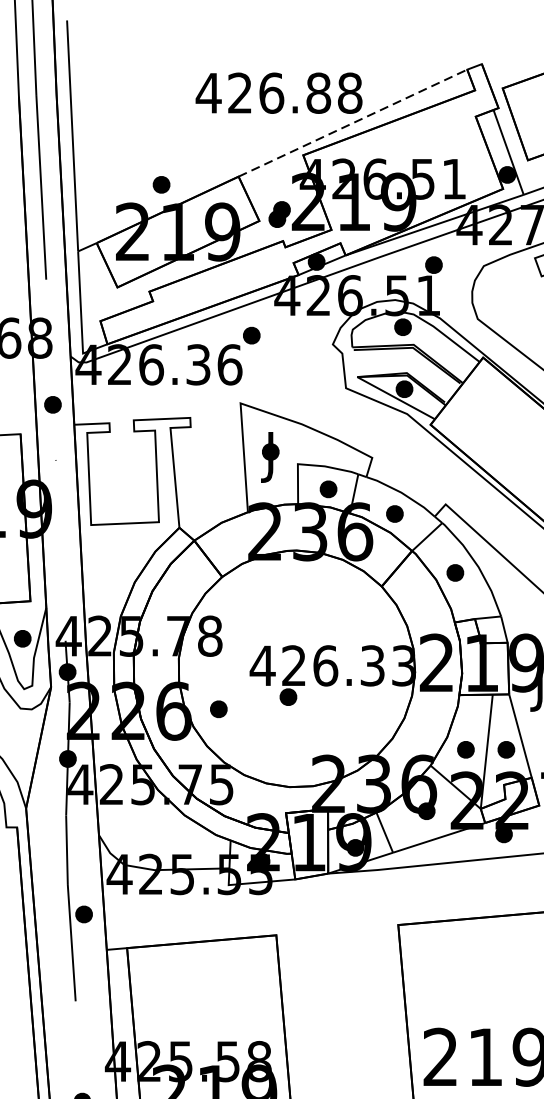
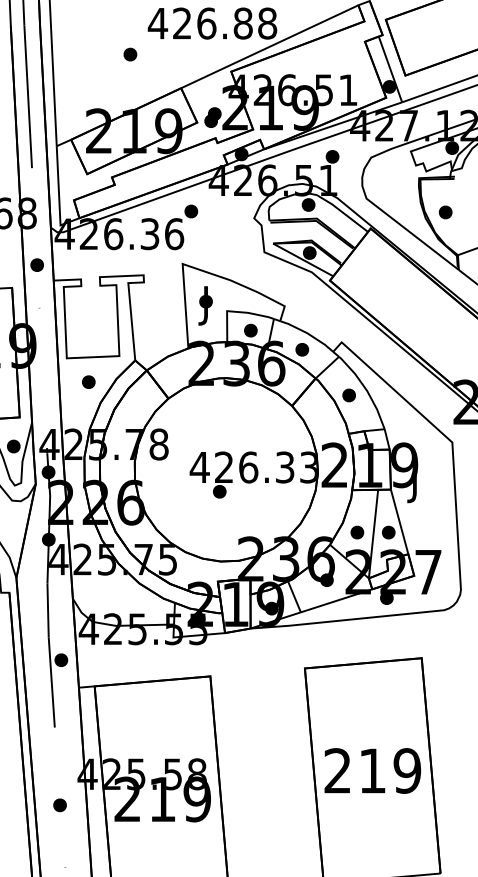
line: (352, 122) -> (269, 46), dashed -> solid
part: (161, 184) -> (130, 54), moved
part: (218, 708) -> (88, 381), moved

